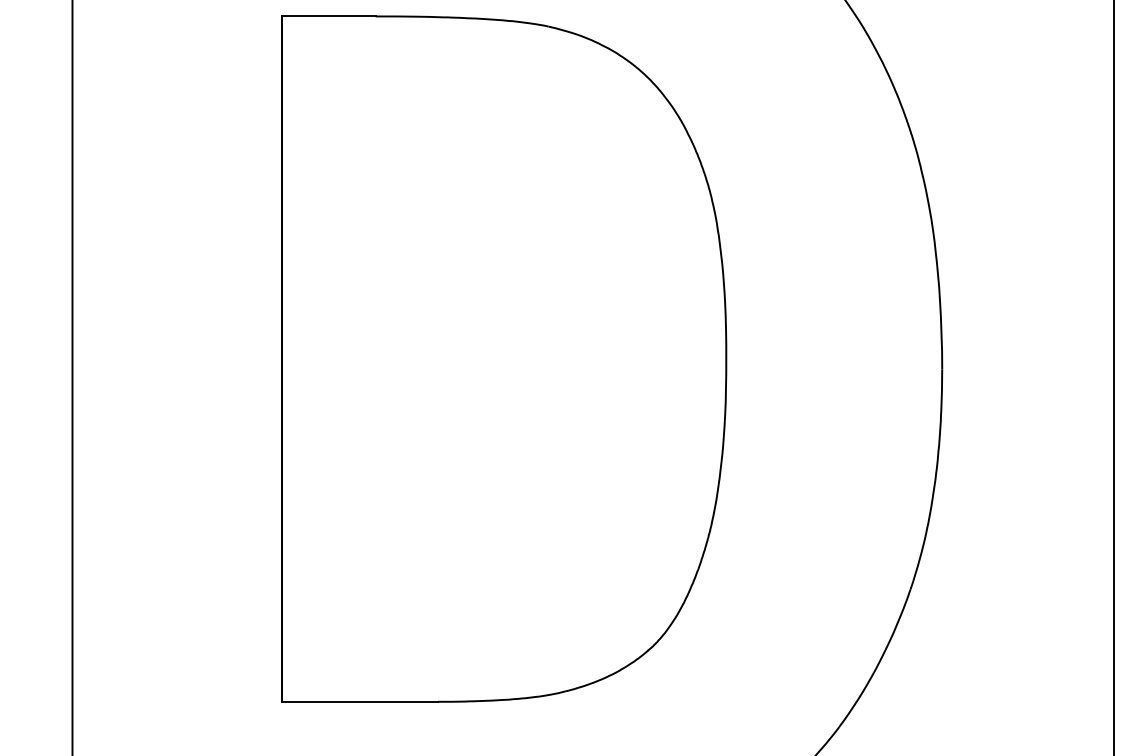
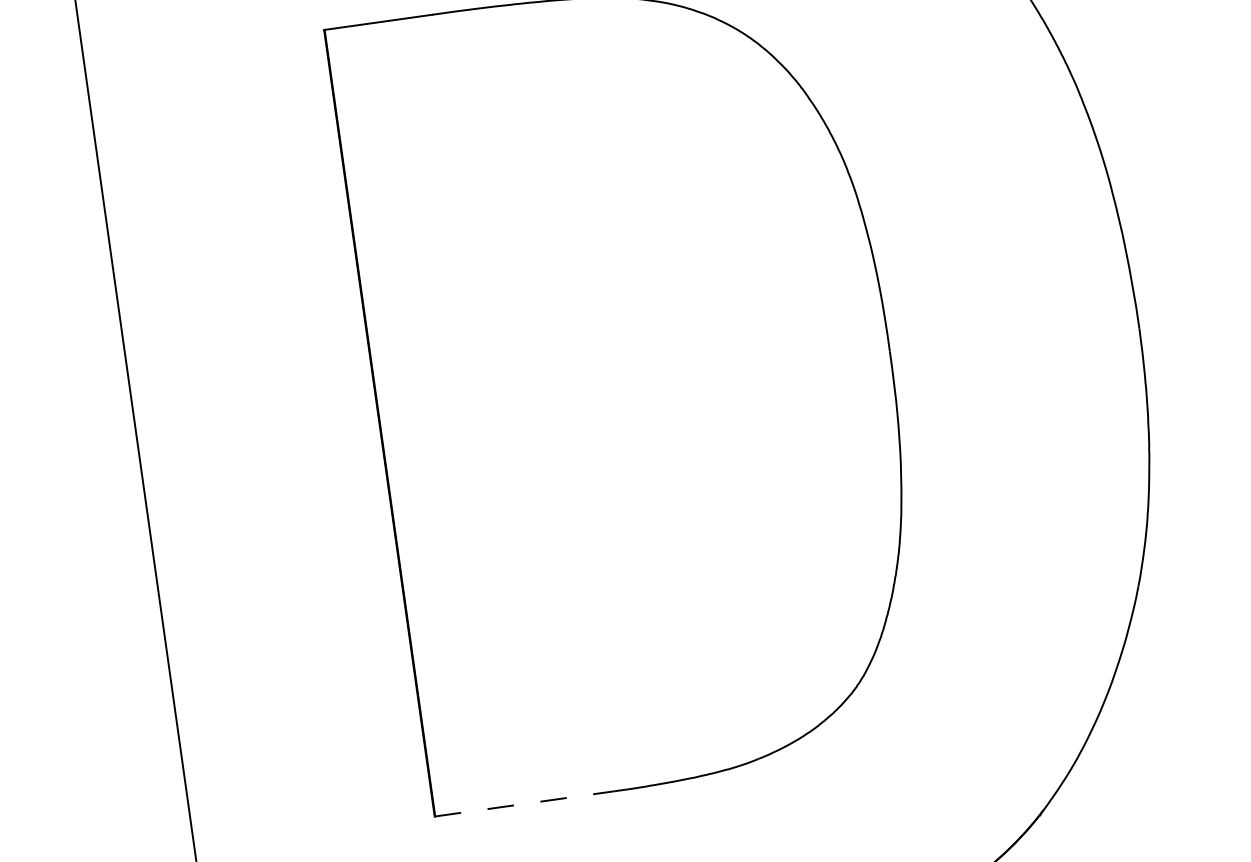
line: (360, 701) -> (525, 803), solid -> dashed

